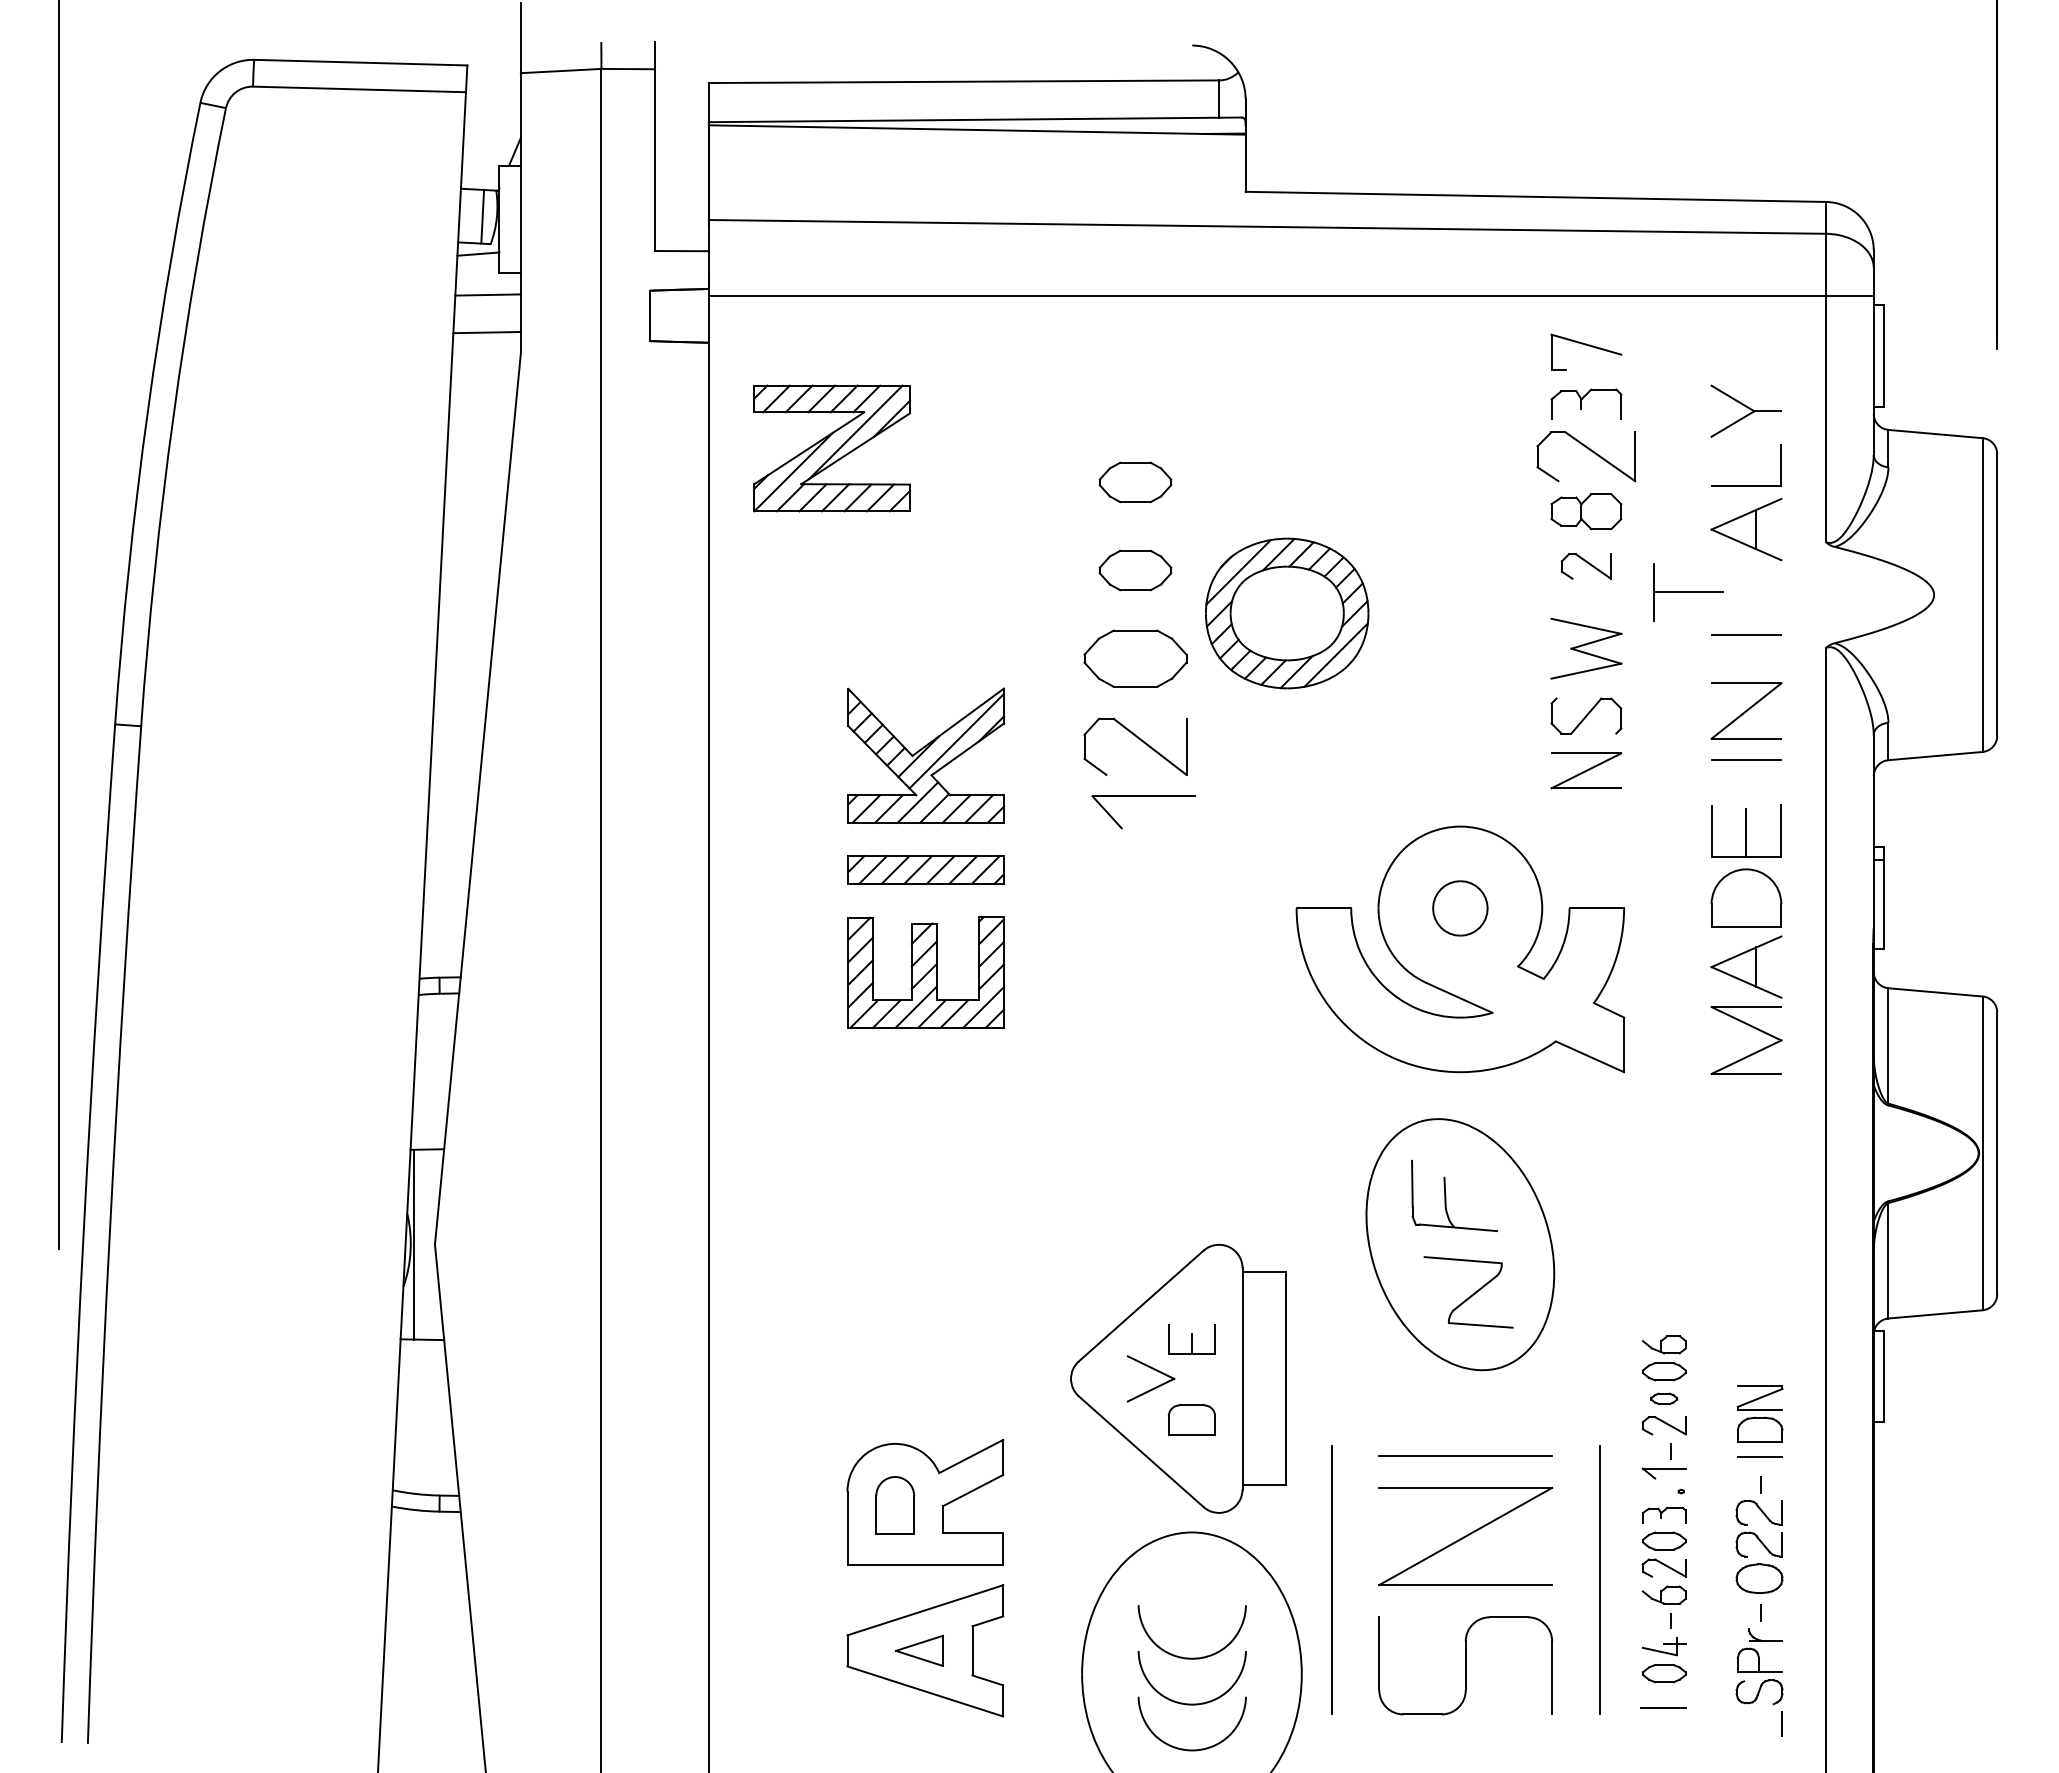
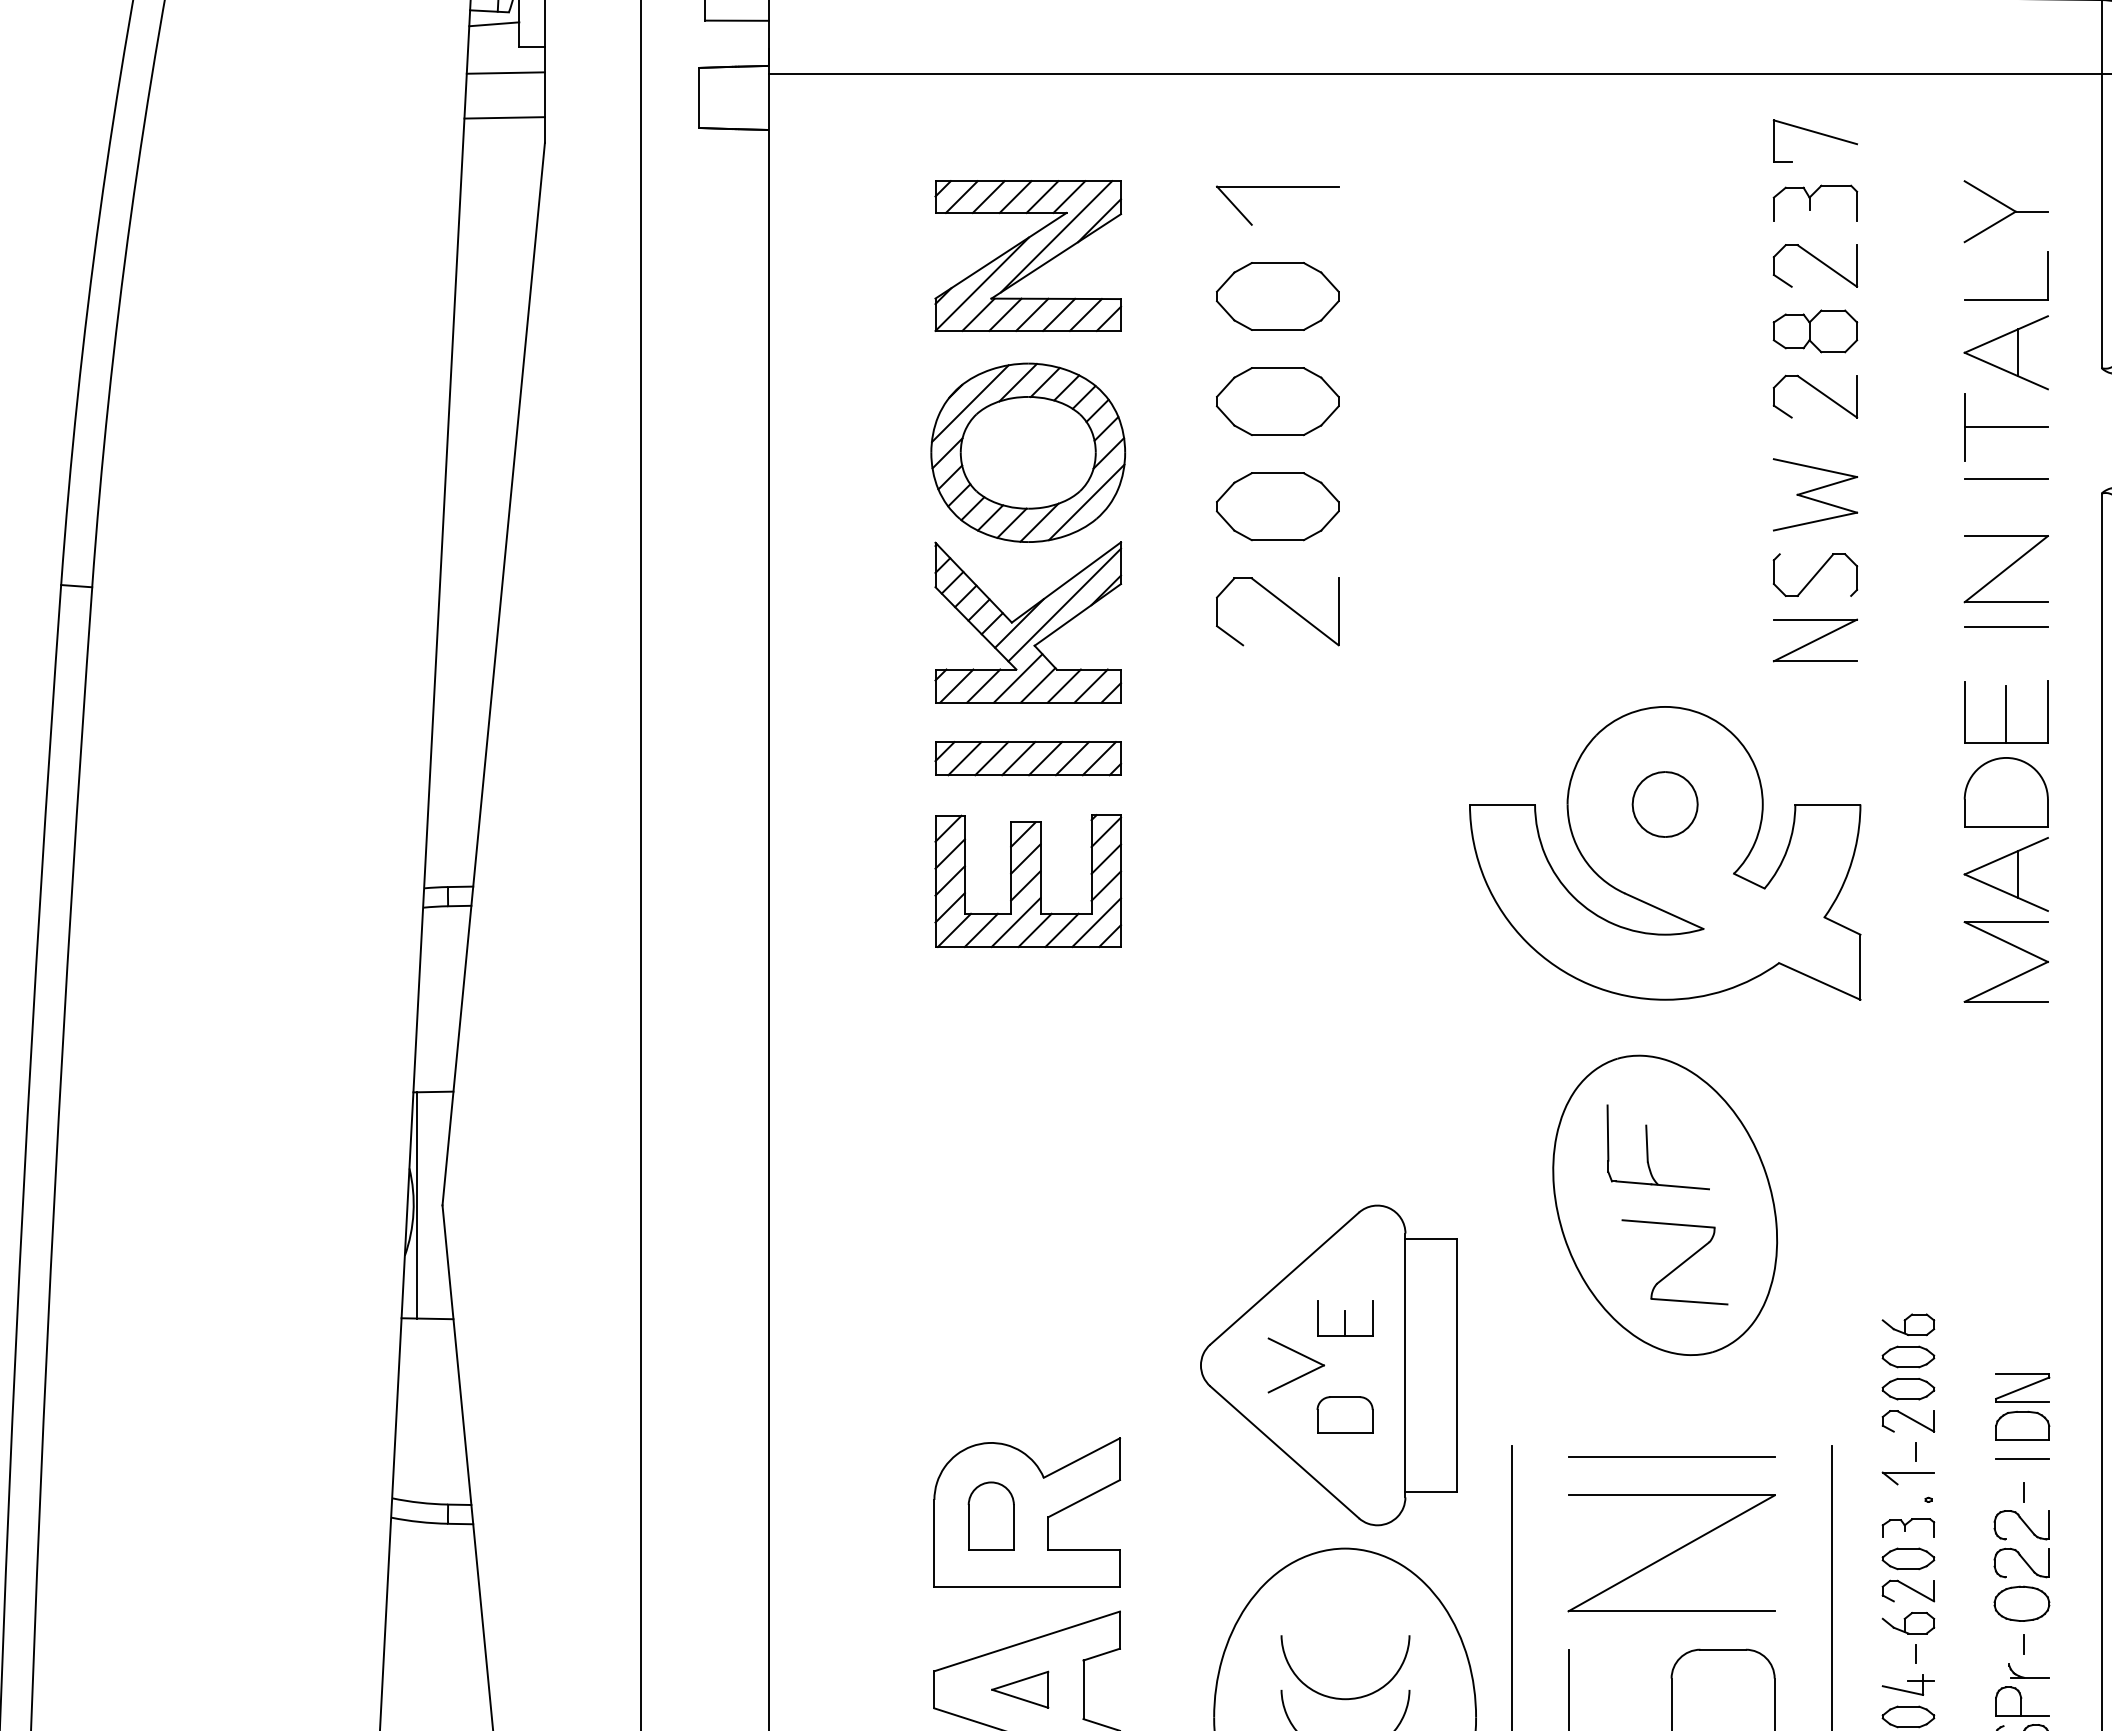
part: (831, 448) -> (1027, 256), moved
part: (1586, 456) -> (1815, 265), size x0.71
part: (1135, 482) -> (1277, 296), size x1.43
part: (1586, 566) -> (1815, 396), size x1.43
part: (1135, 570) -> (1277, 401), size x1.43
part: (1688, 592) -> (2006, 427), moved
part: (1287, 613) -> (1028, 452), moved
part: (1143, 796) -> (1277, 186), moved
part: (1663, 1398) -> (1907, 1388), size x1.67

